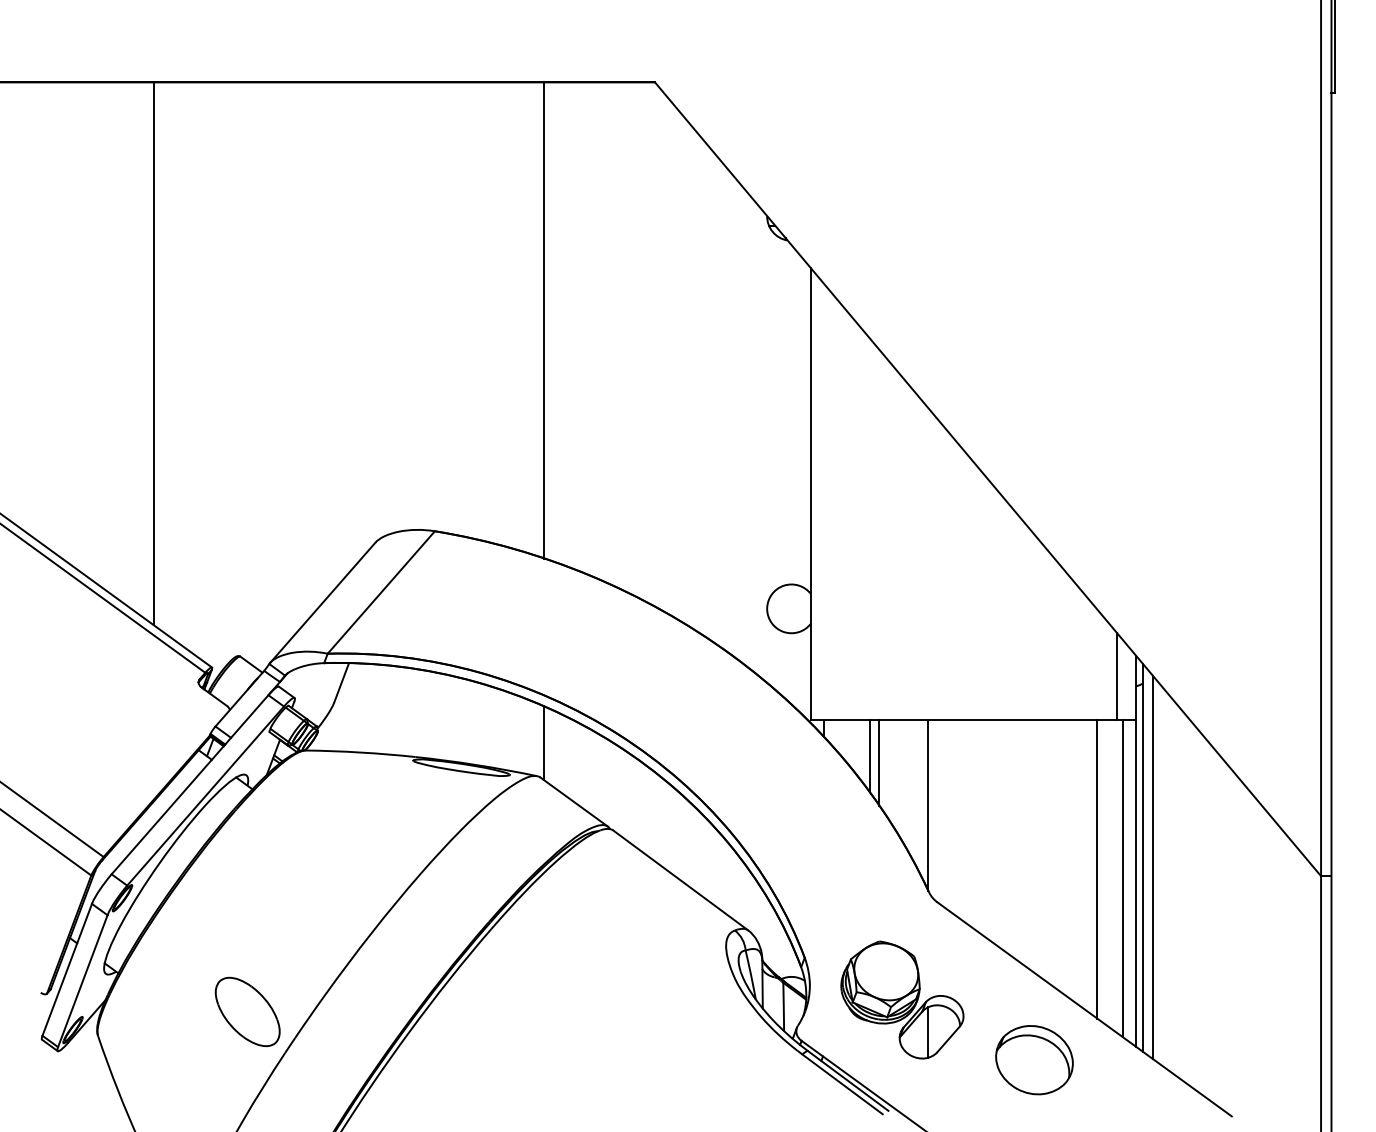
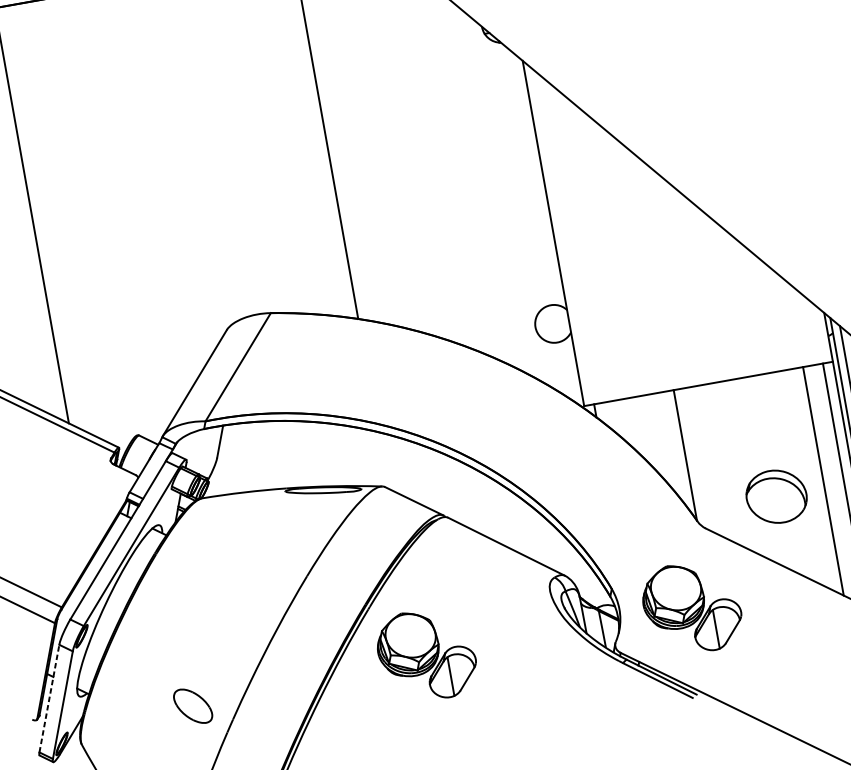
line: (1116, 675) -> (811, 330), removed
line: (544, 743) -> (383, 460), removed
line: (869, 755) -> (633, 425), removed
line: (879, 762) -> (642, 429), removed
line: (67, 969) -> (49, 698), solid -> dashed
part: (555, 999) -> (426, 654), added
part: (247, 1011) -> (192, 705), size x0.7
part: (1034, 1060) -> (776, 497), moved

